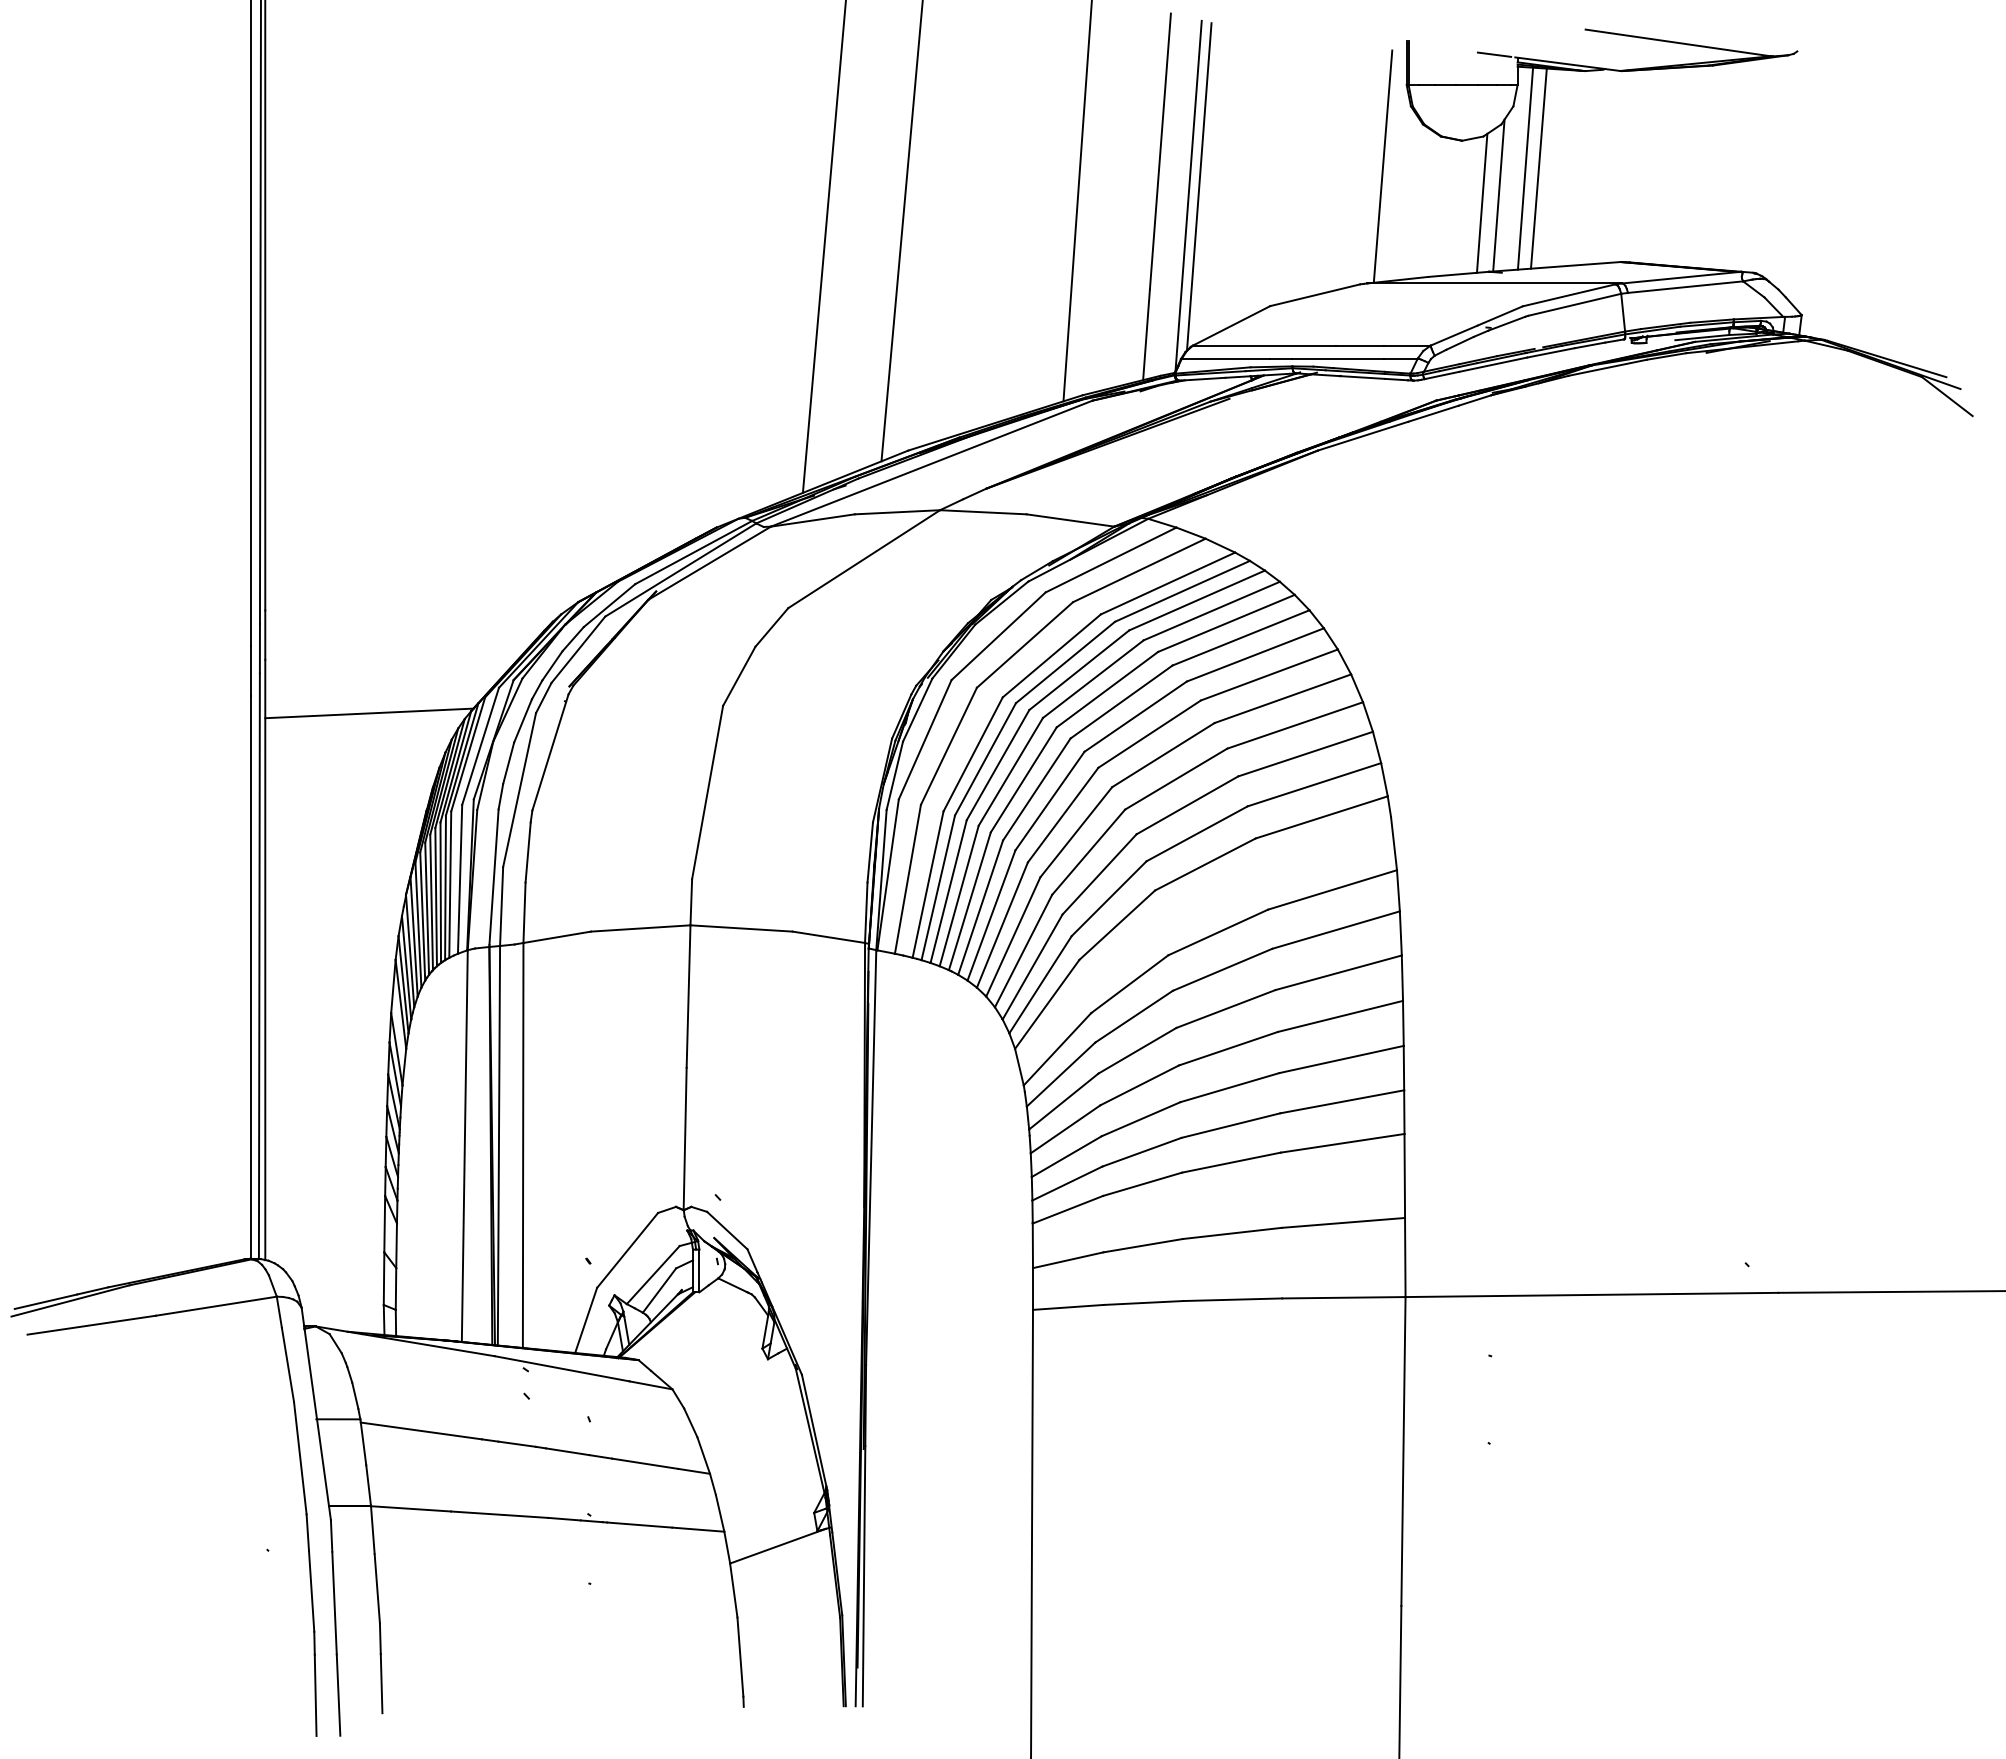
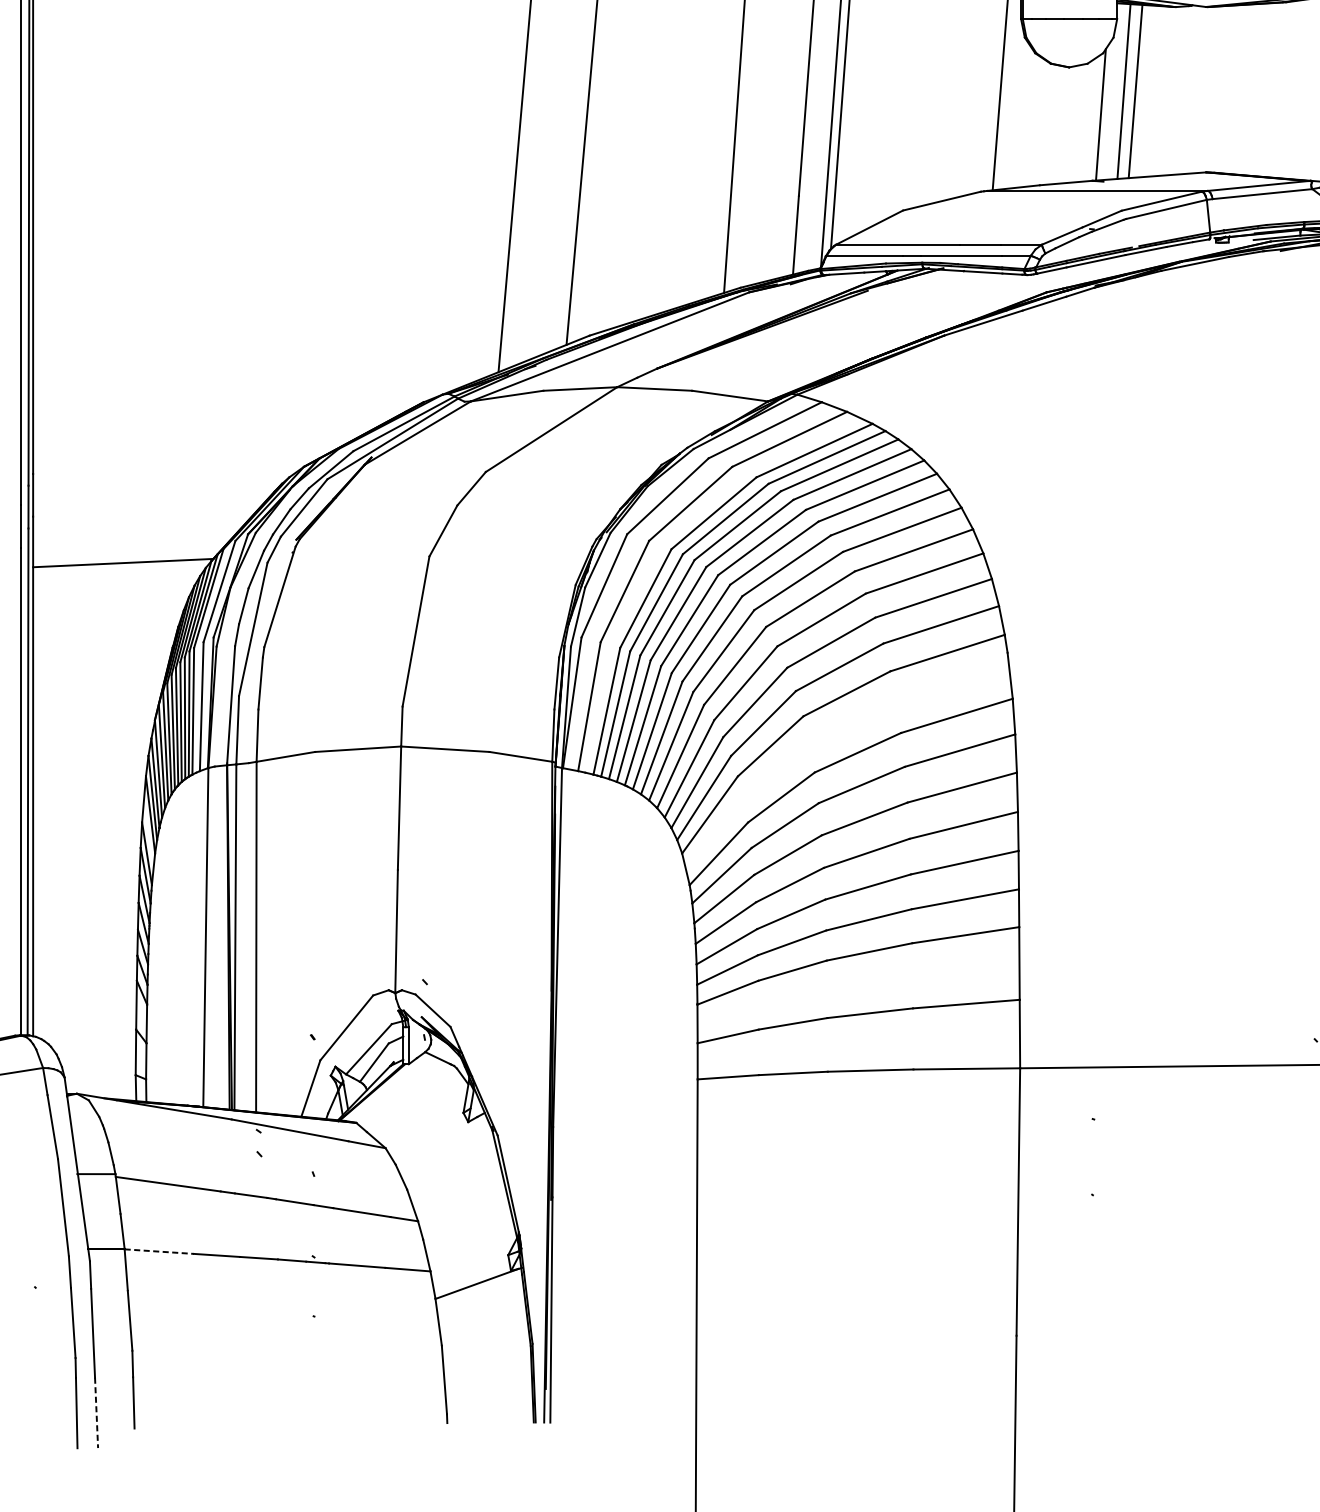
line: (1481, 202) -> (1085, 120), removed
line: (411, 1508) -> (159, 1251), solid -> dashed
line: (338, 1695) -> (96, 1413), solid -> dashed

